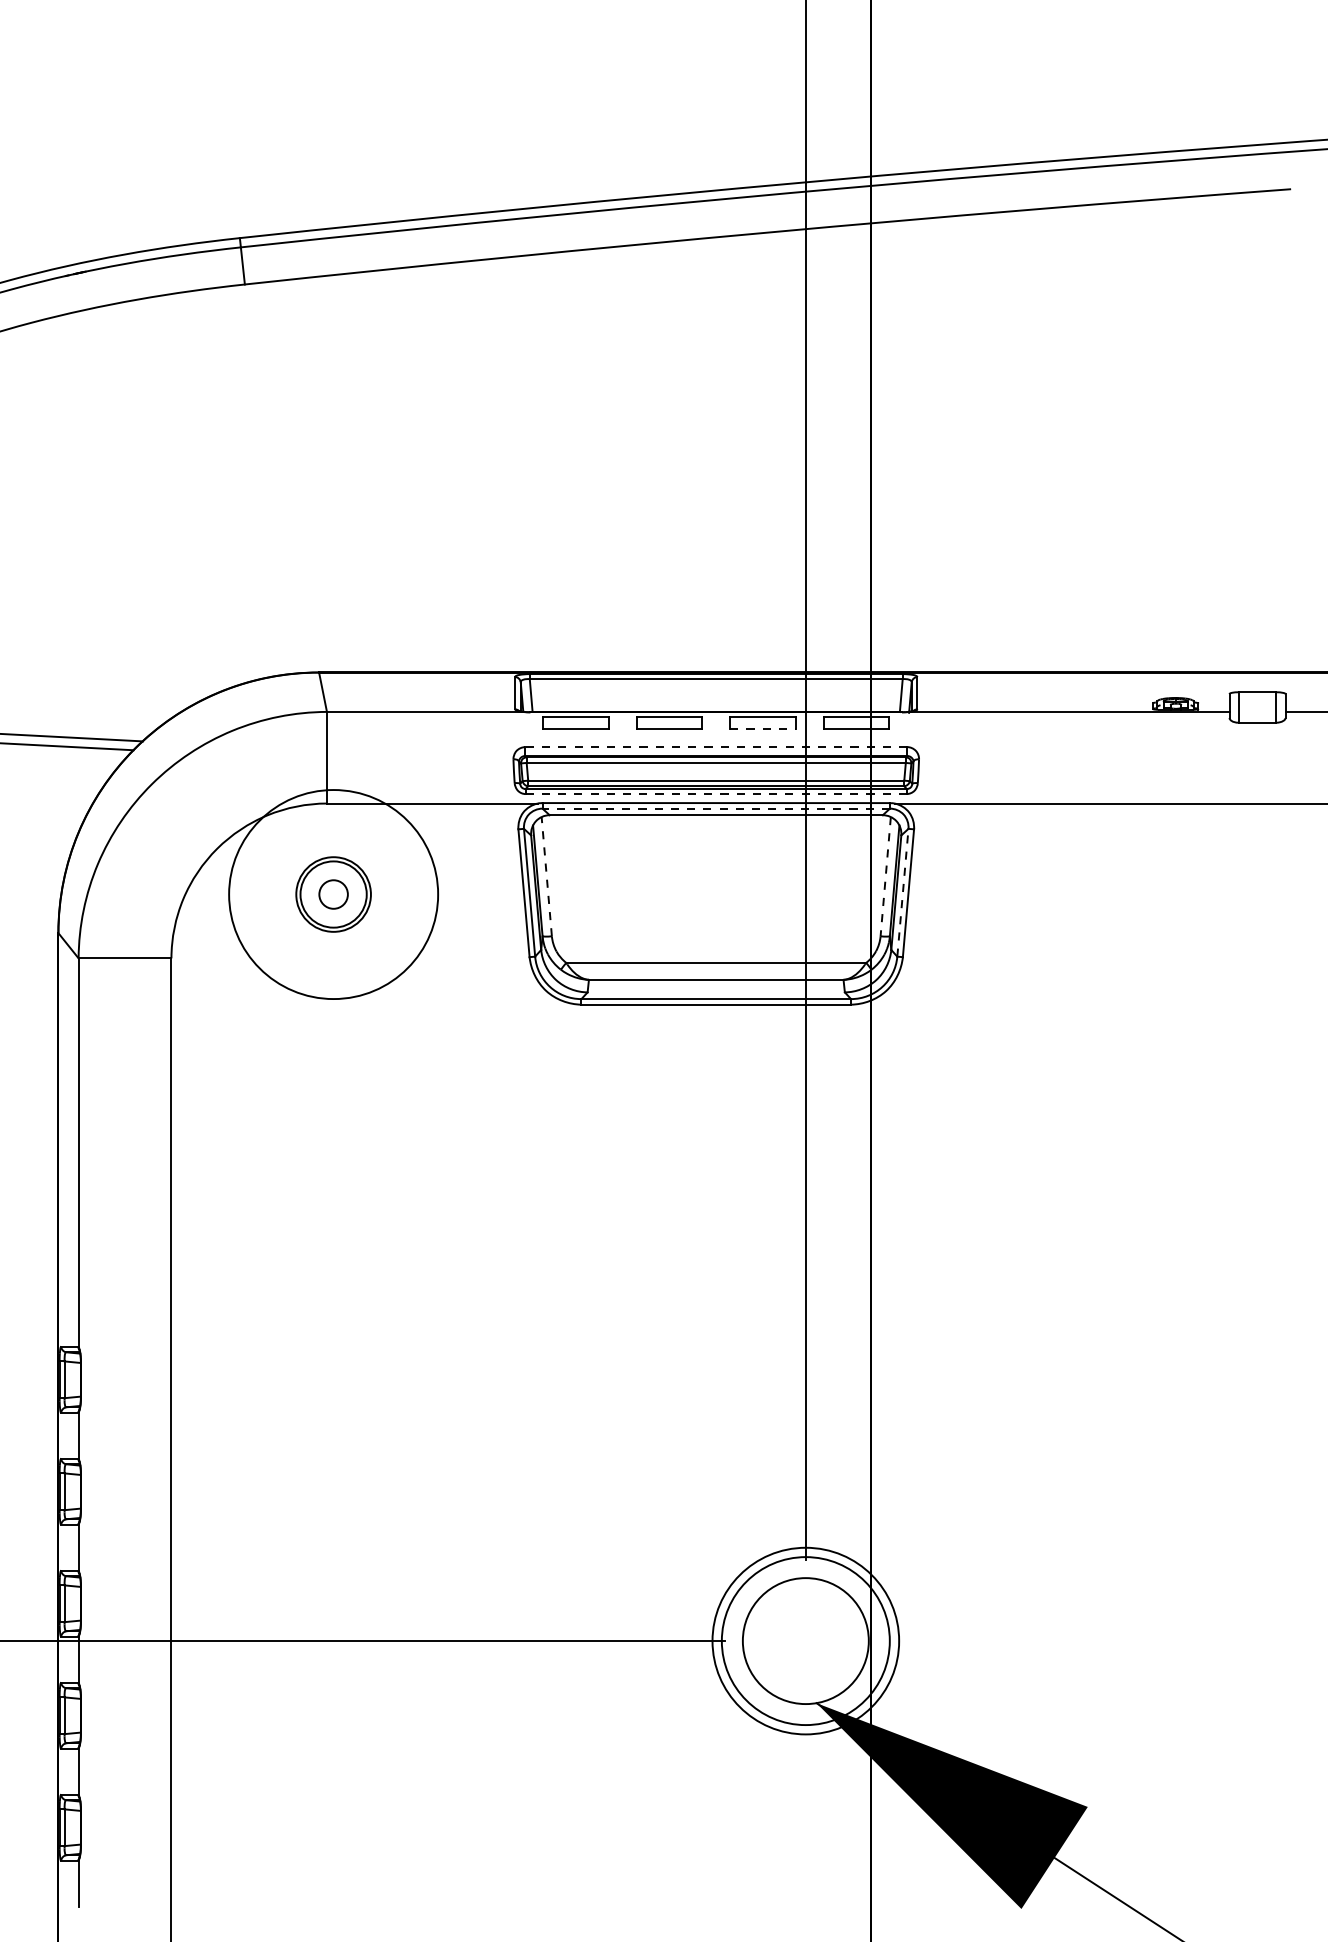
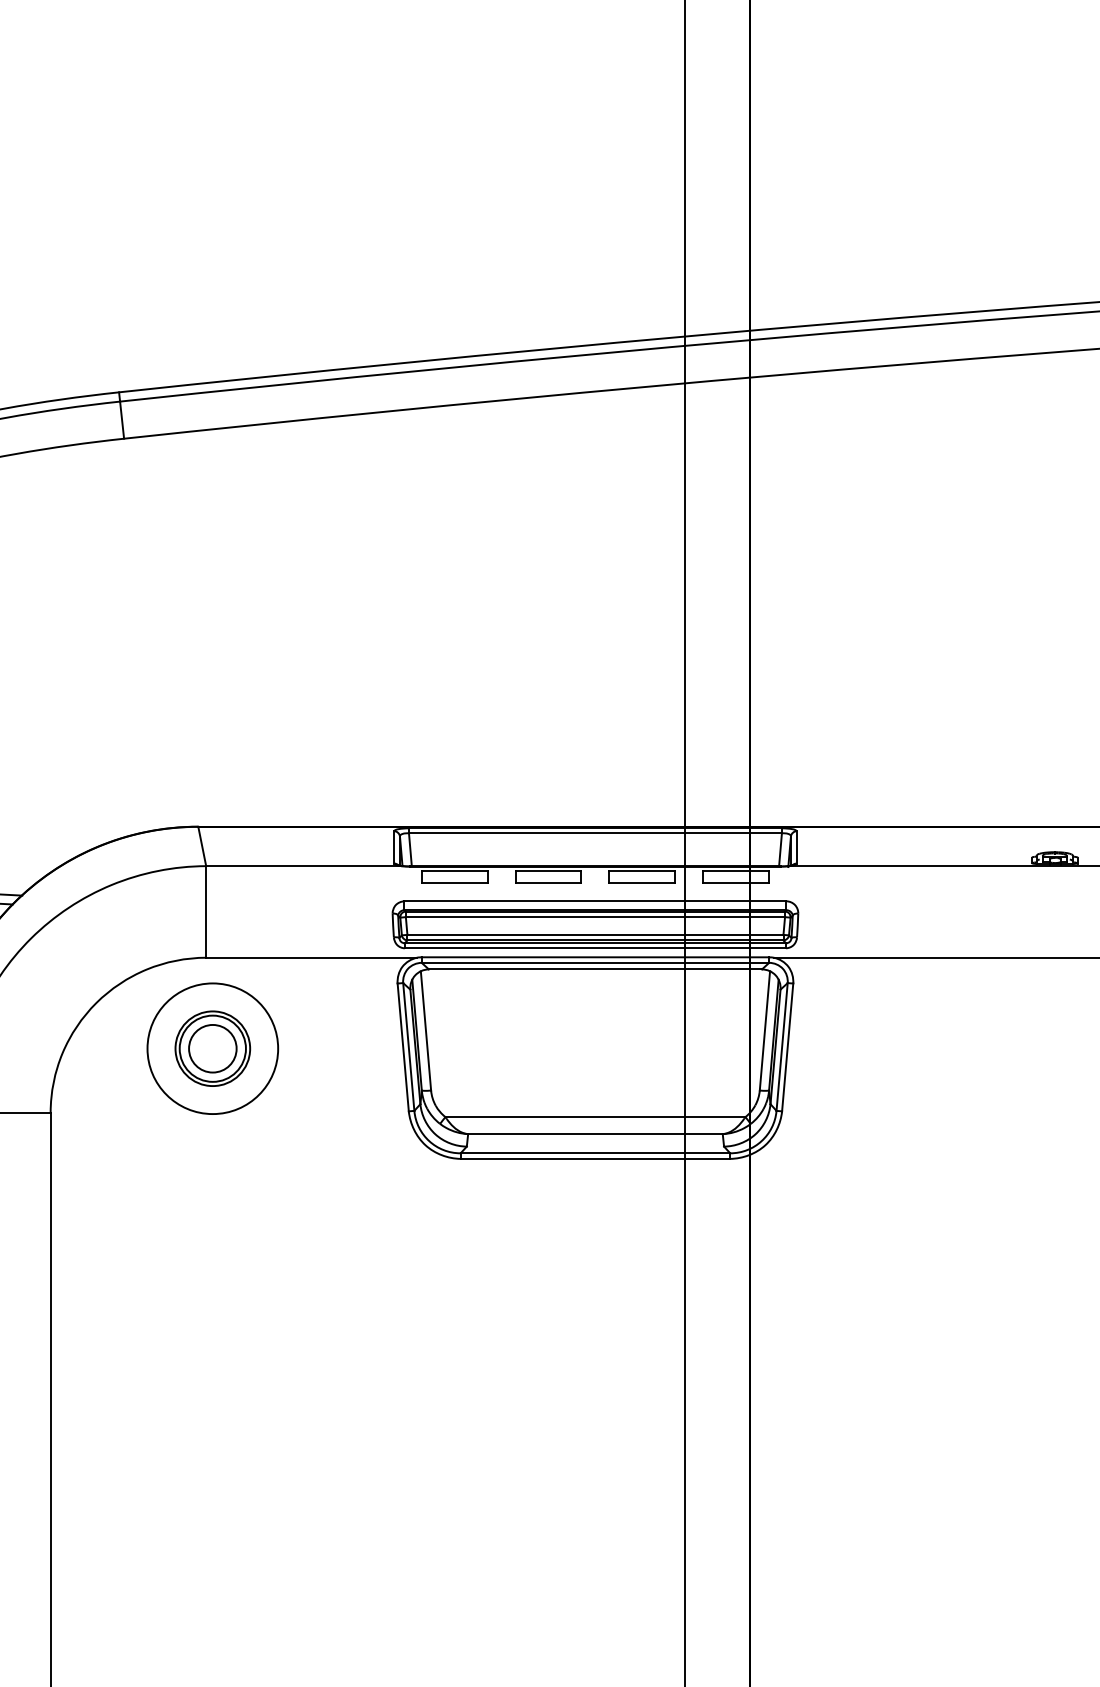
line: (763, 729) -> (642, 883), dashed -> solid
line: (716, 747) -> (595, 901), dashed -> solid
line: (716, 794) -> (595, 948), dashed -> solid
line: (716, 808) -> (595, 962), dashed -> solid
line: (546, 876) -> (425, 1030), dashed -> solid
line: (885, 876) -> (764, 1030), dashed -> solid
line: (902, 892) -> (781, 1046), dashed -> solid
circle: (333, 894) -> (212, 1048), size x0.62
circle: (333, 894) -> (212, 1048), size x1.67

